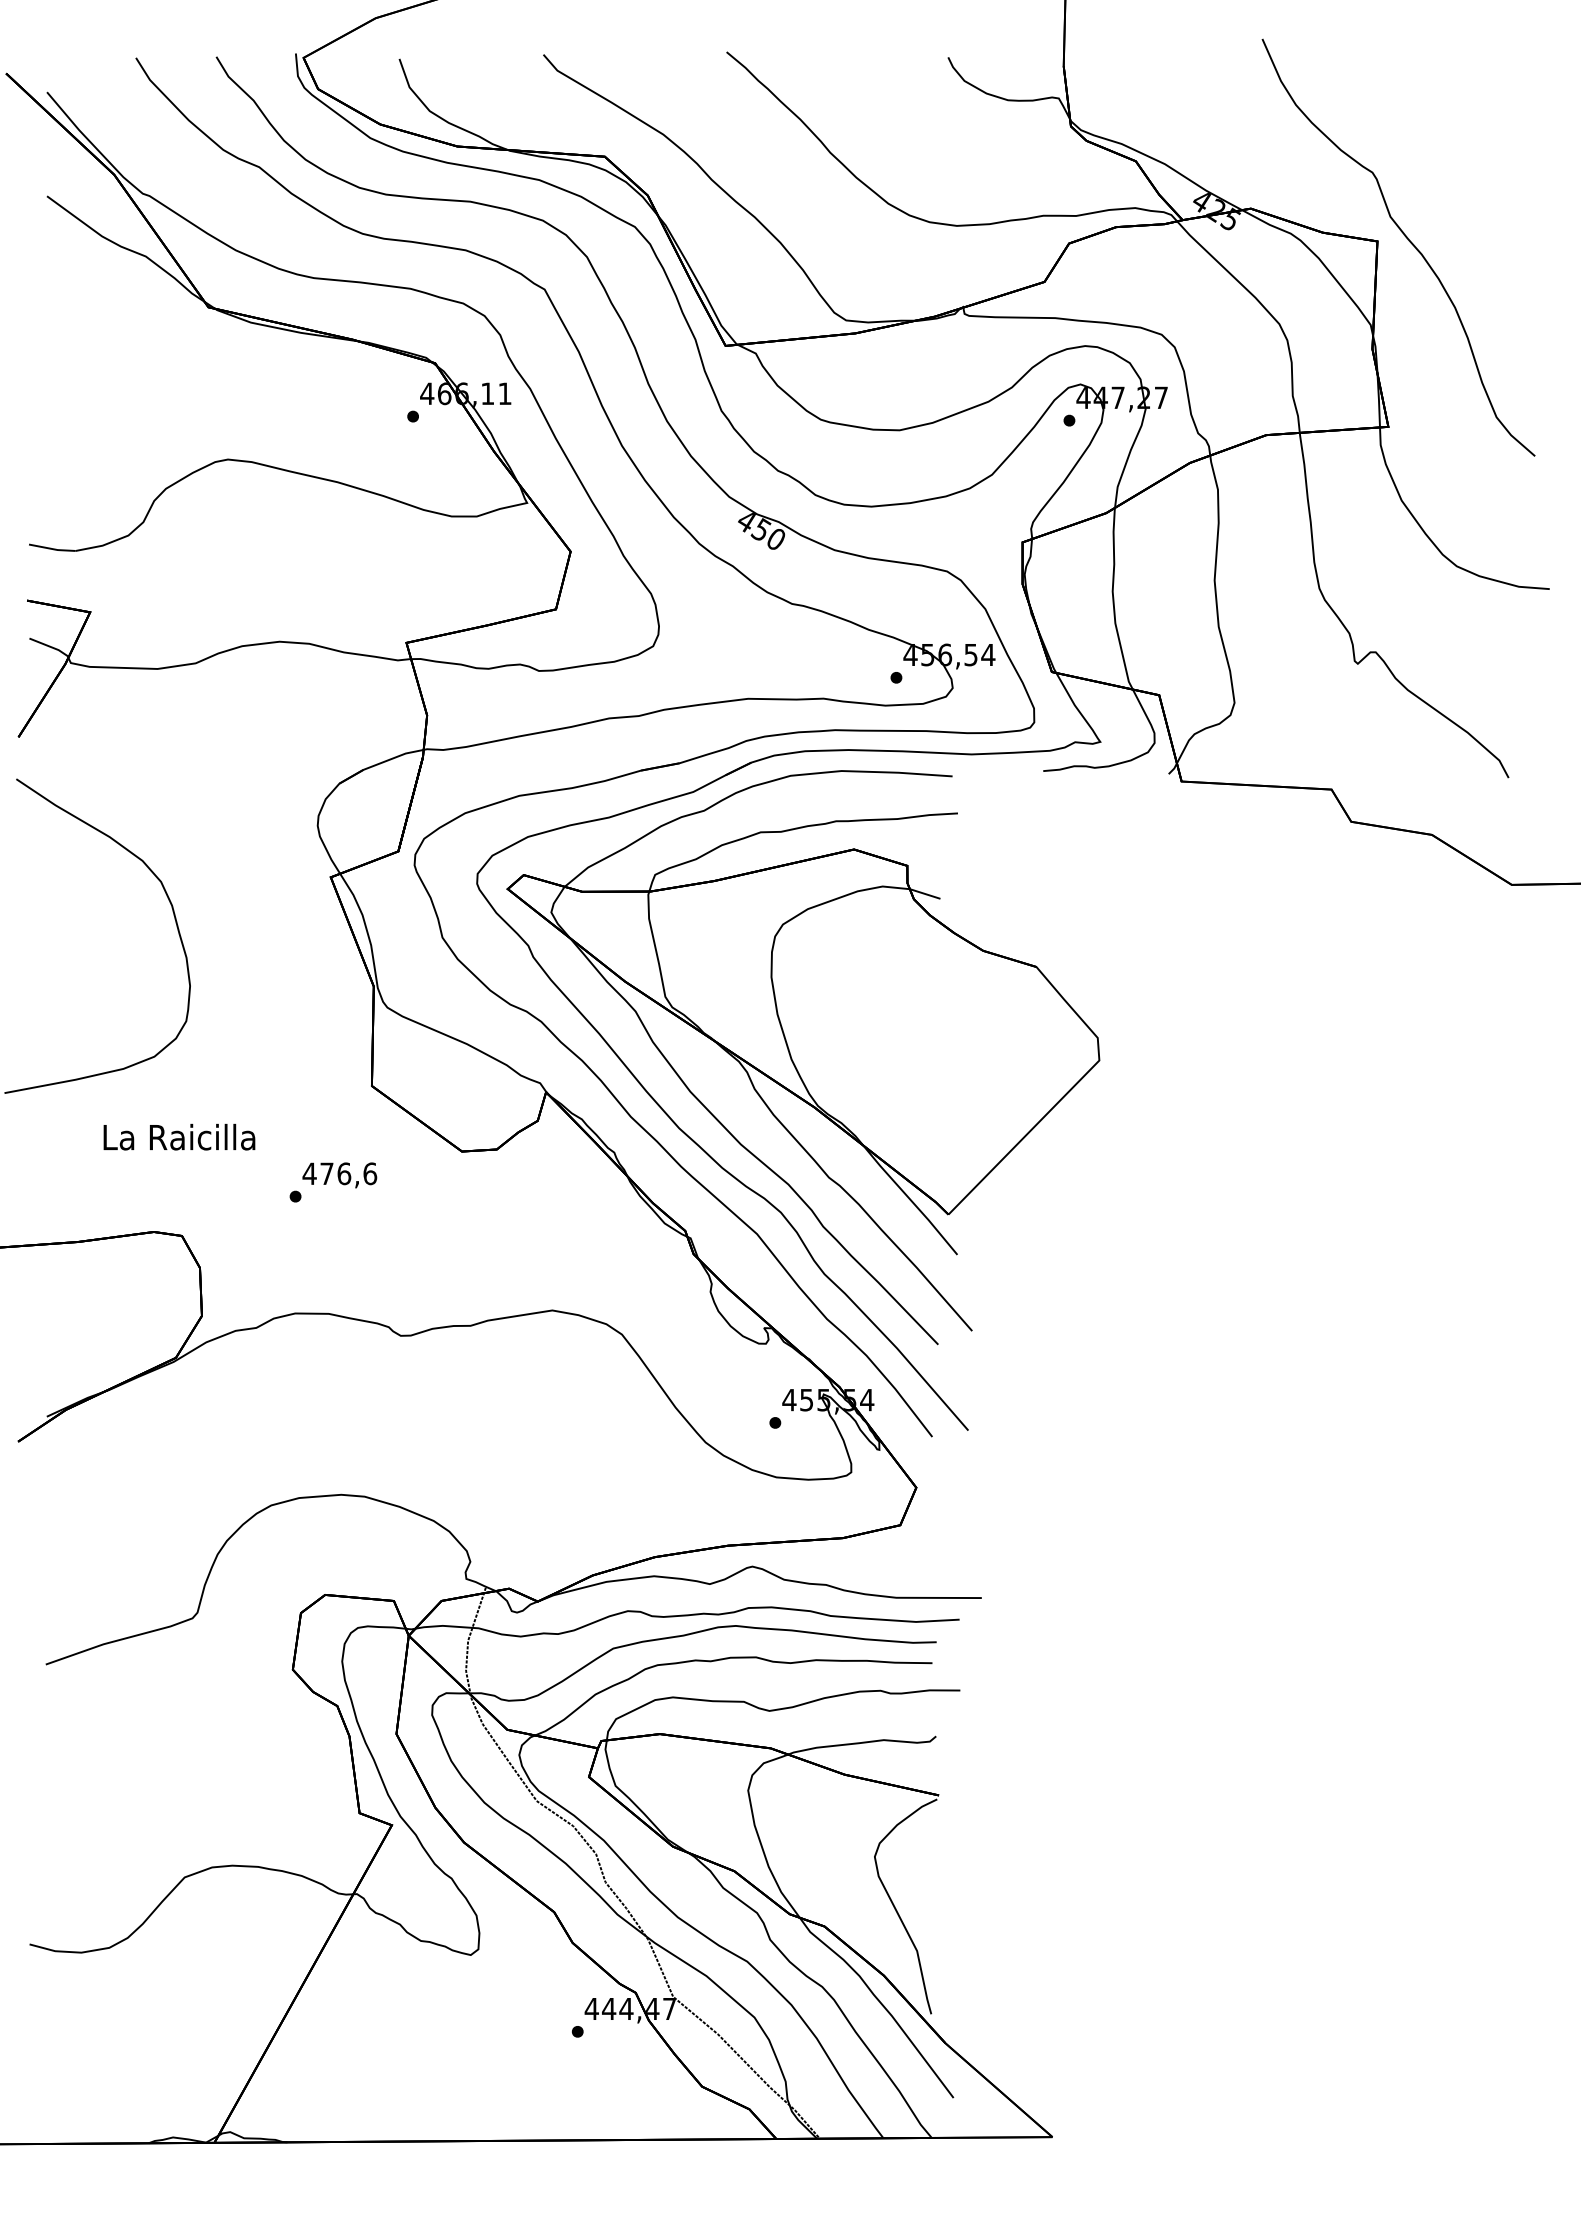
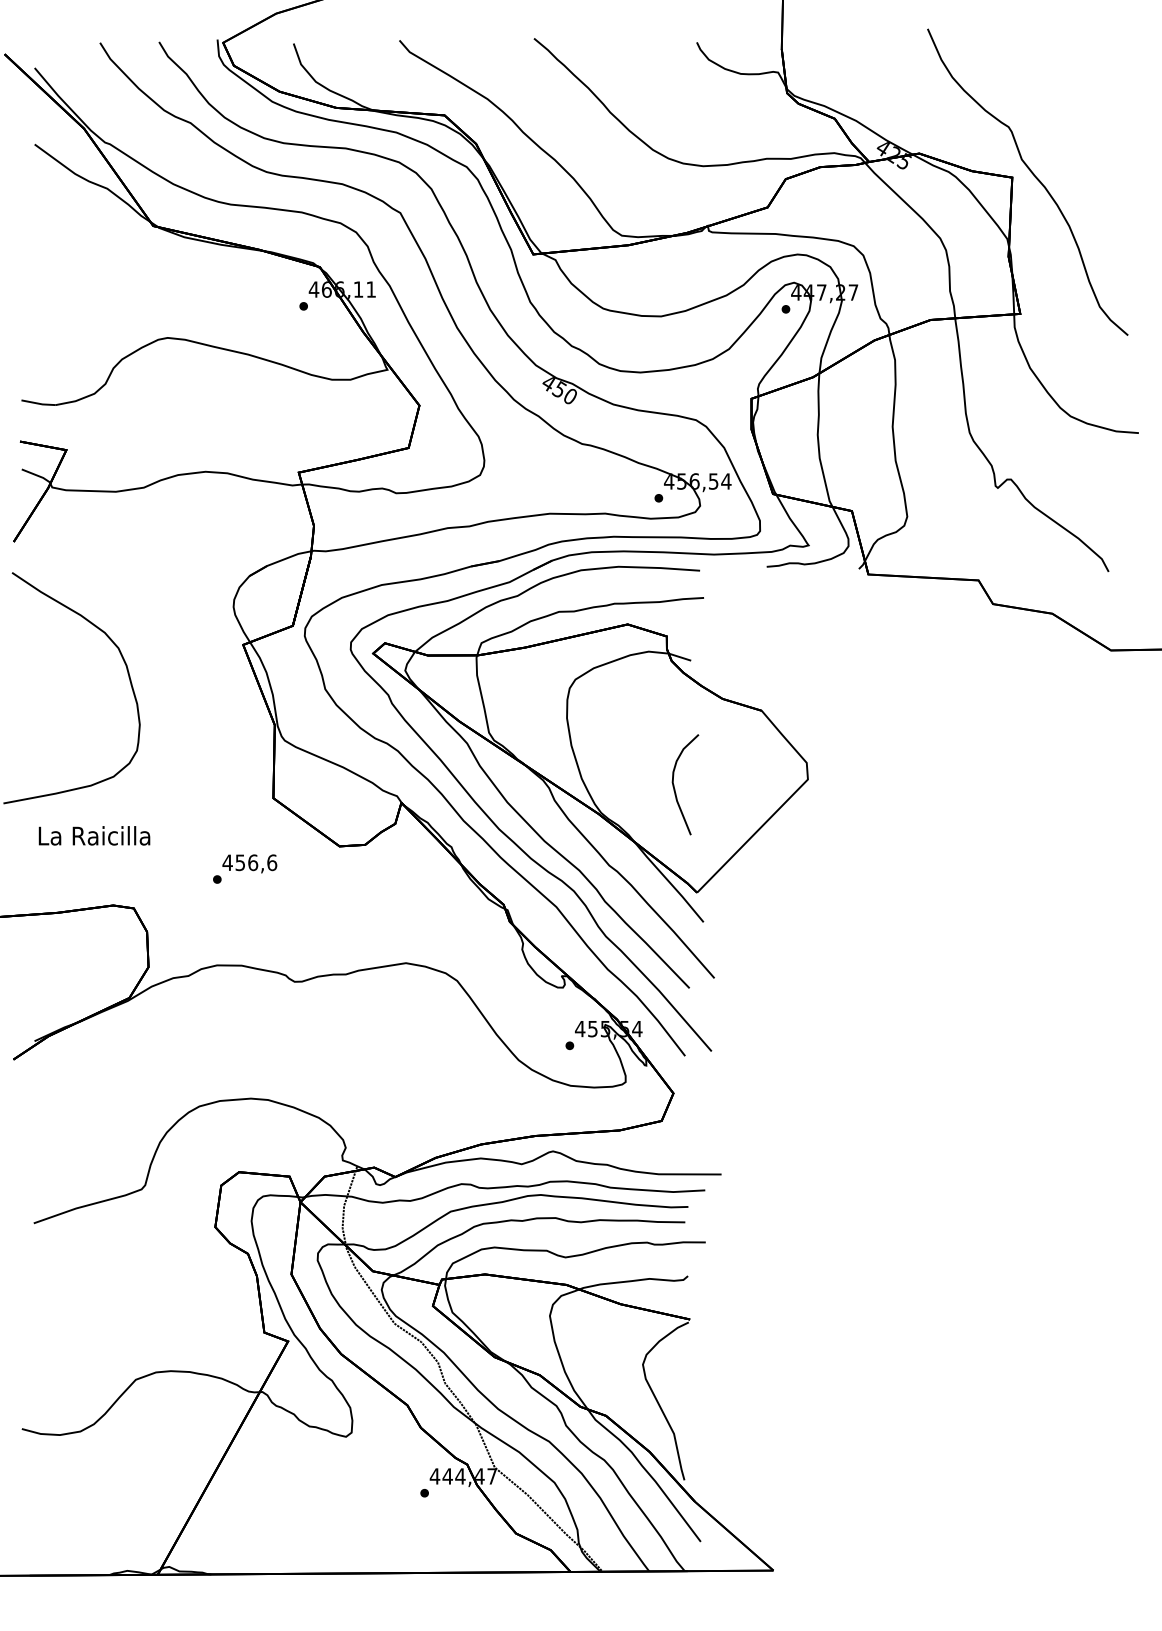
curve: (918, 1072) -> (675, 788), added
text: (179, 1136) -> (94, 835), moved
text: (326, 1173) -> (240, 862), 476,6 -> 456,6

